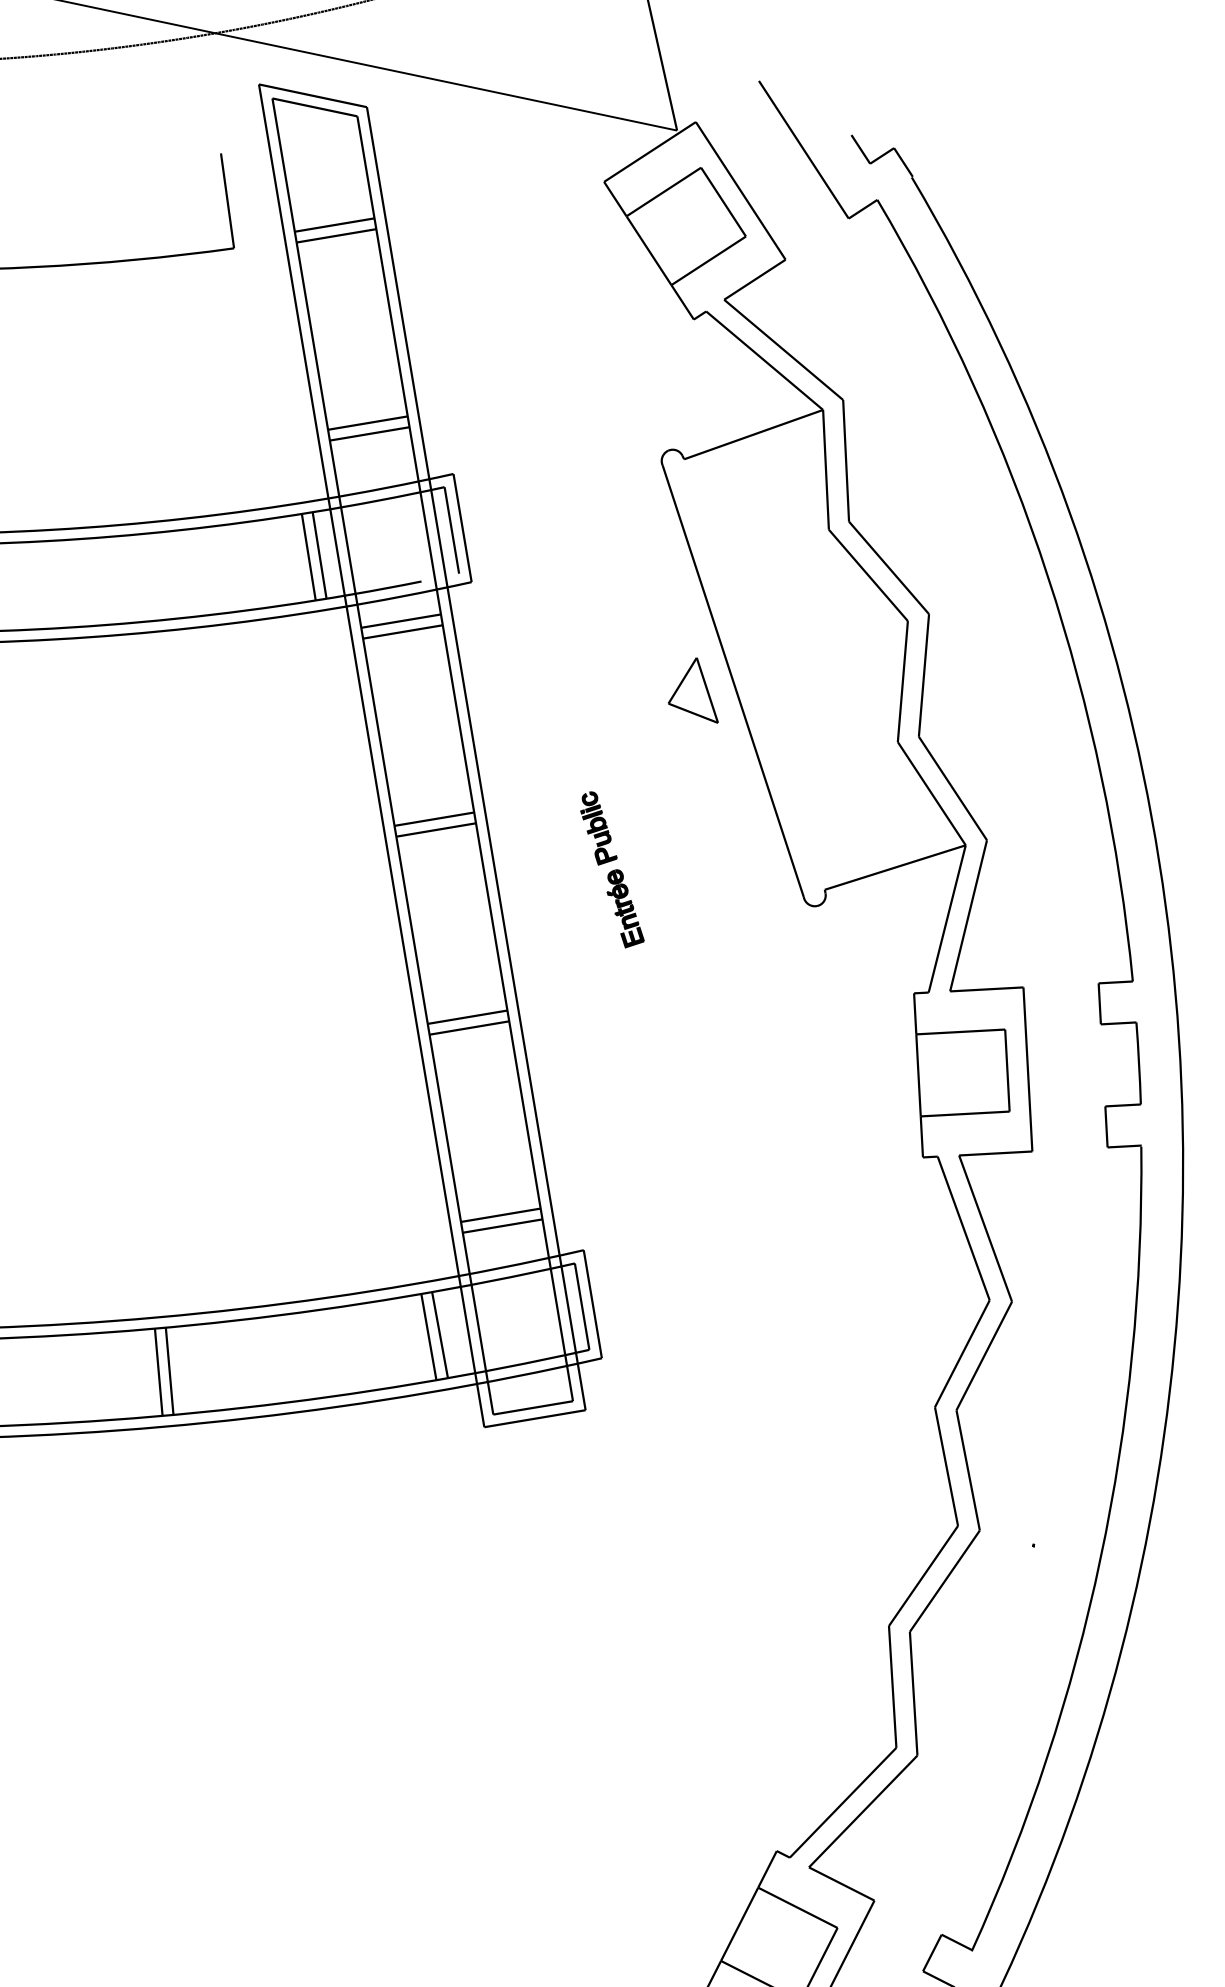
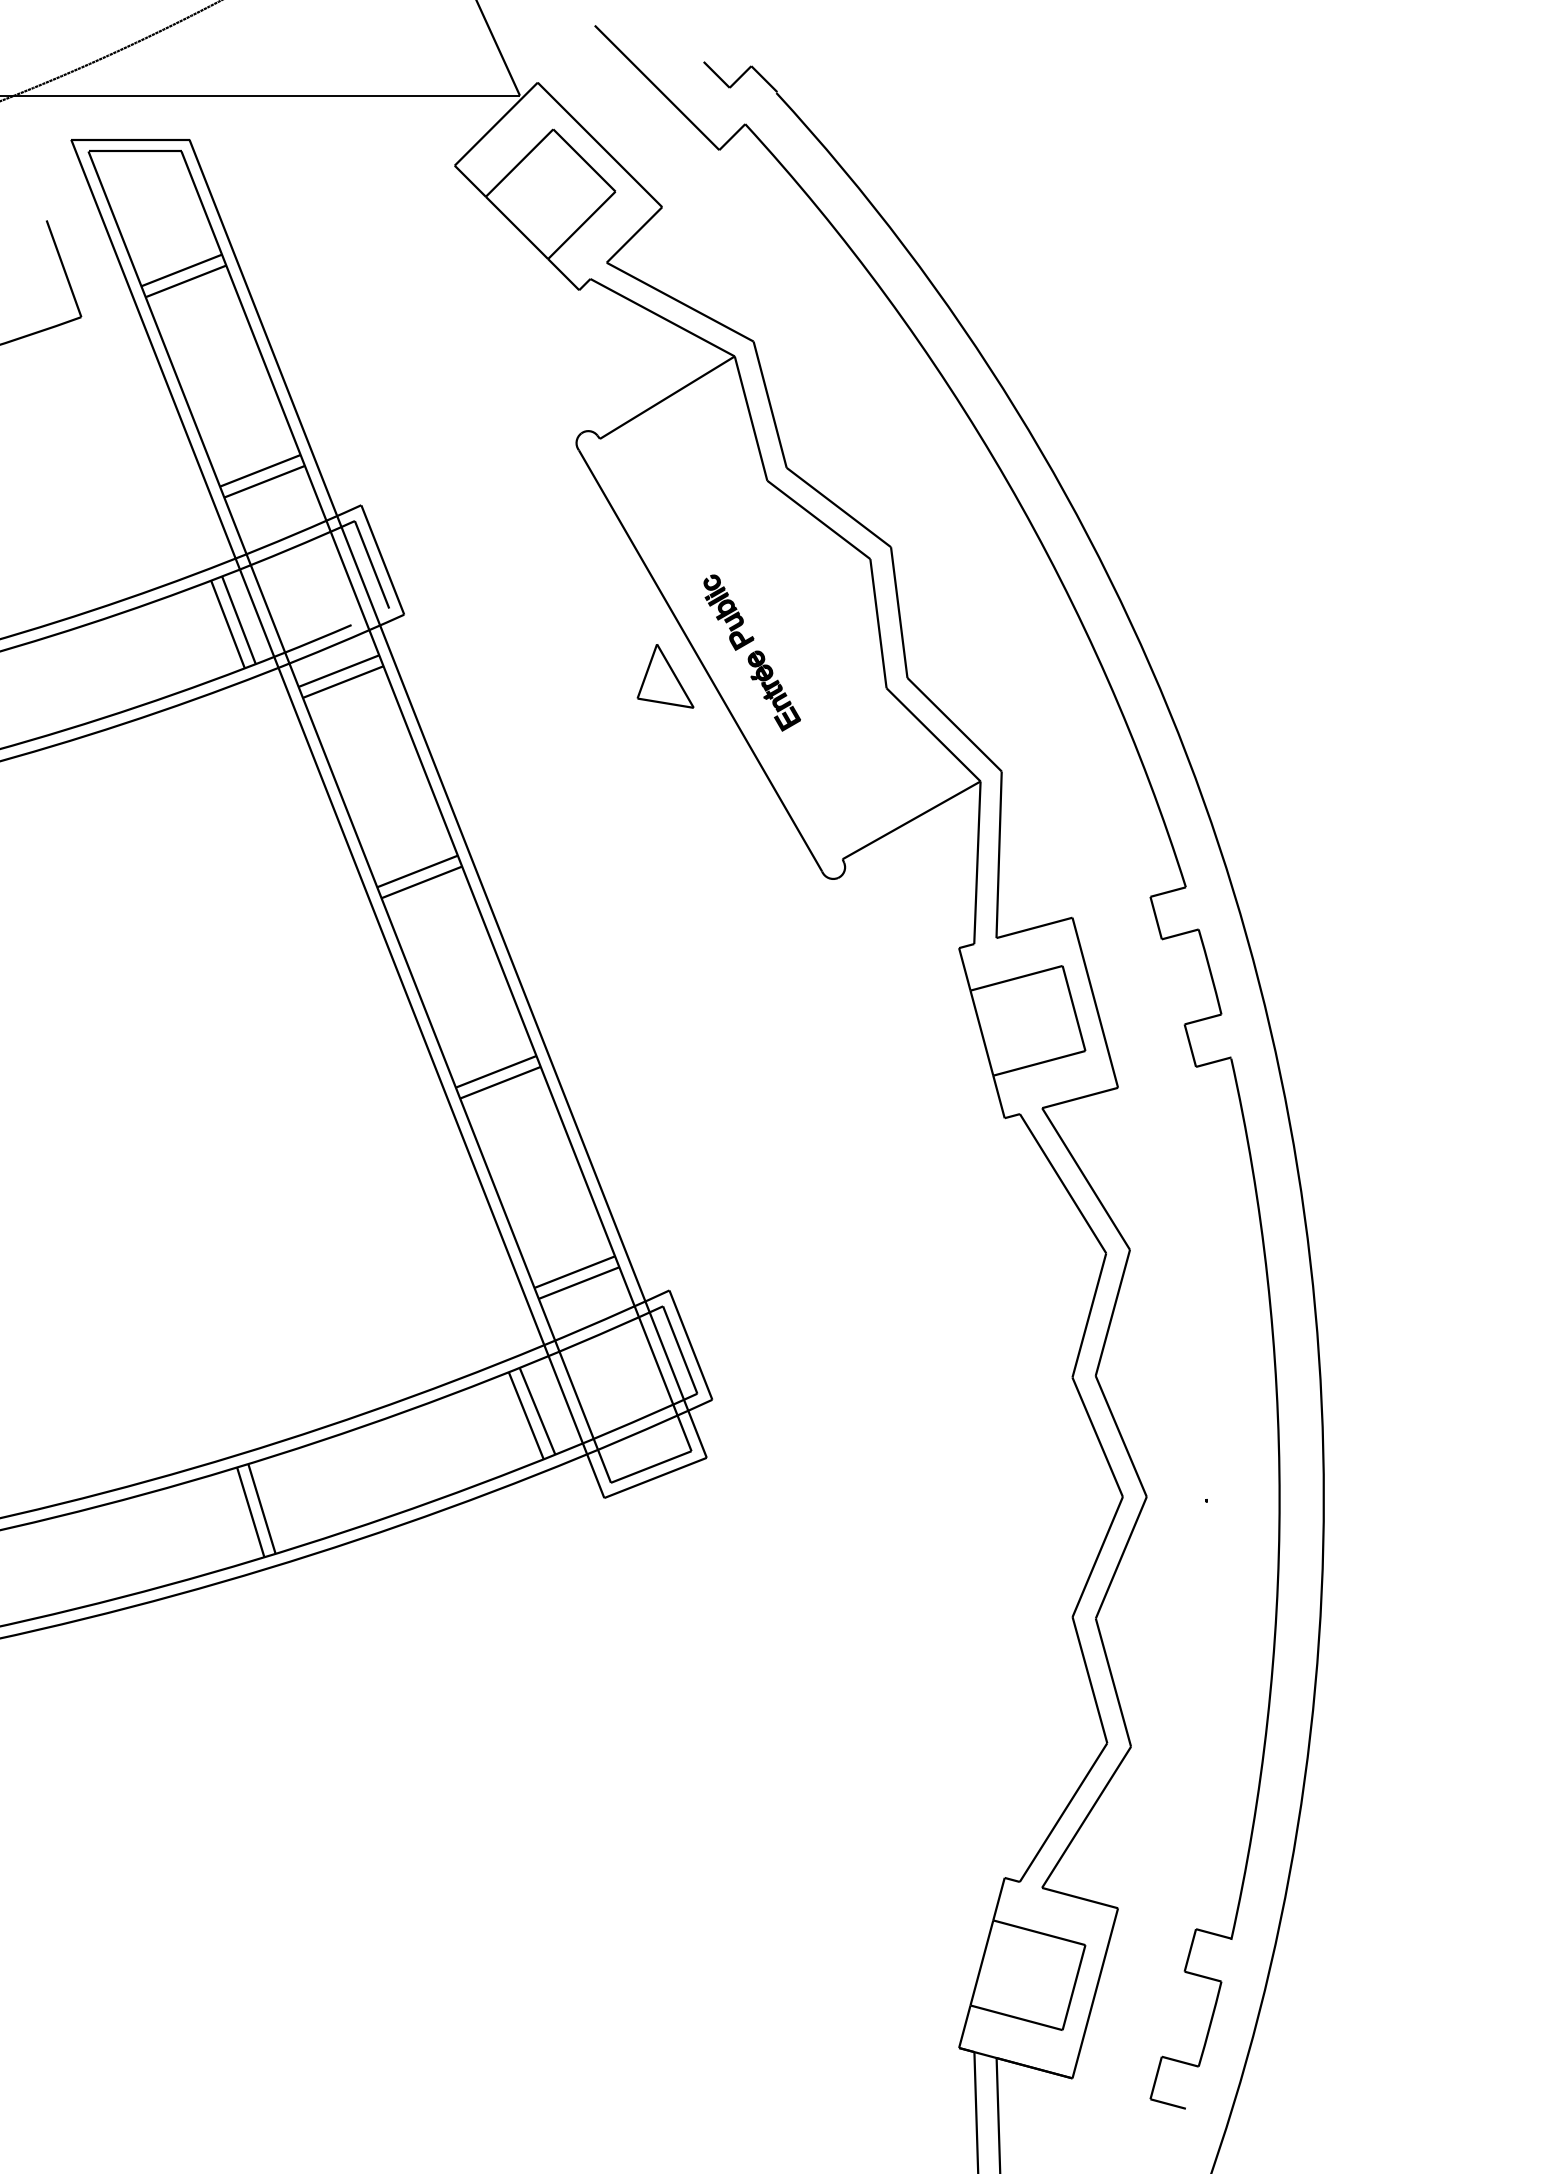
part: (612, 870) -> (751, 652), moved

